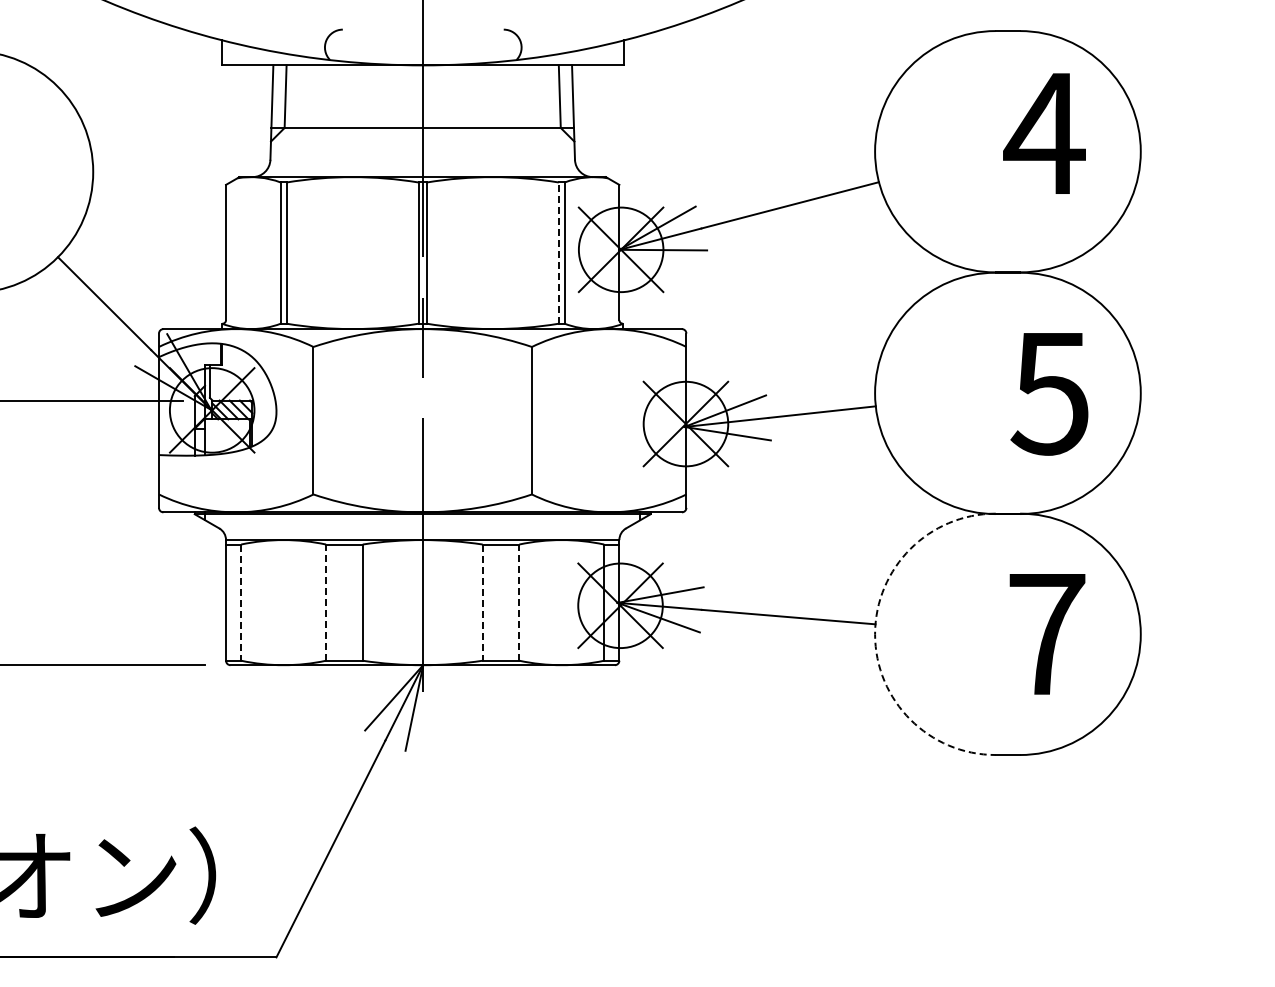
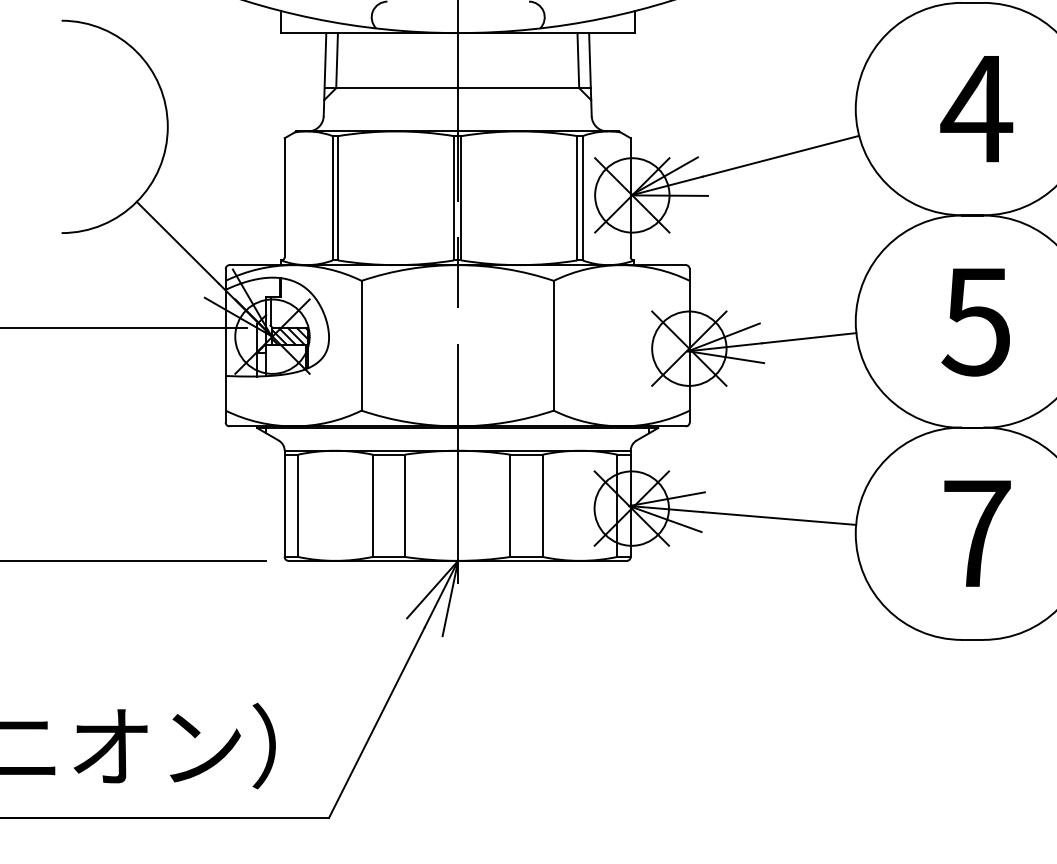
text: (1044, 133) -> (976, 108), moved
line: (558, 253) -> (577, 198), dashed -> solid
text: (1049, 394) -> (975, 322), moved
line: (326, 602) -> (373, 505), dashed -> solid
line: (519, 602) -> (542, 505), dashed -> solid
line: (241, 603) -> (298, 506), dashed -> solid
line: (482, 603) -> (510, 506), dashed -> solid
arc: (875, 634) -> (856, 533), dashed -> solid
text: (1047, 634) -> (977, 533), moved

